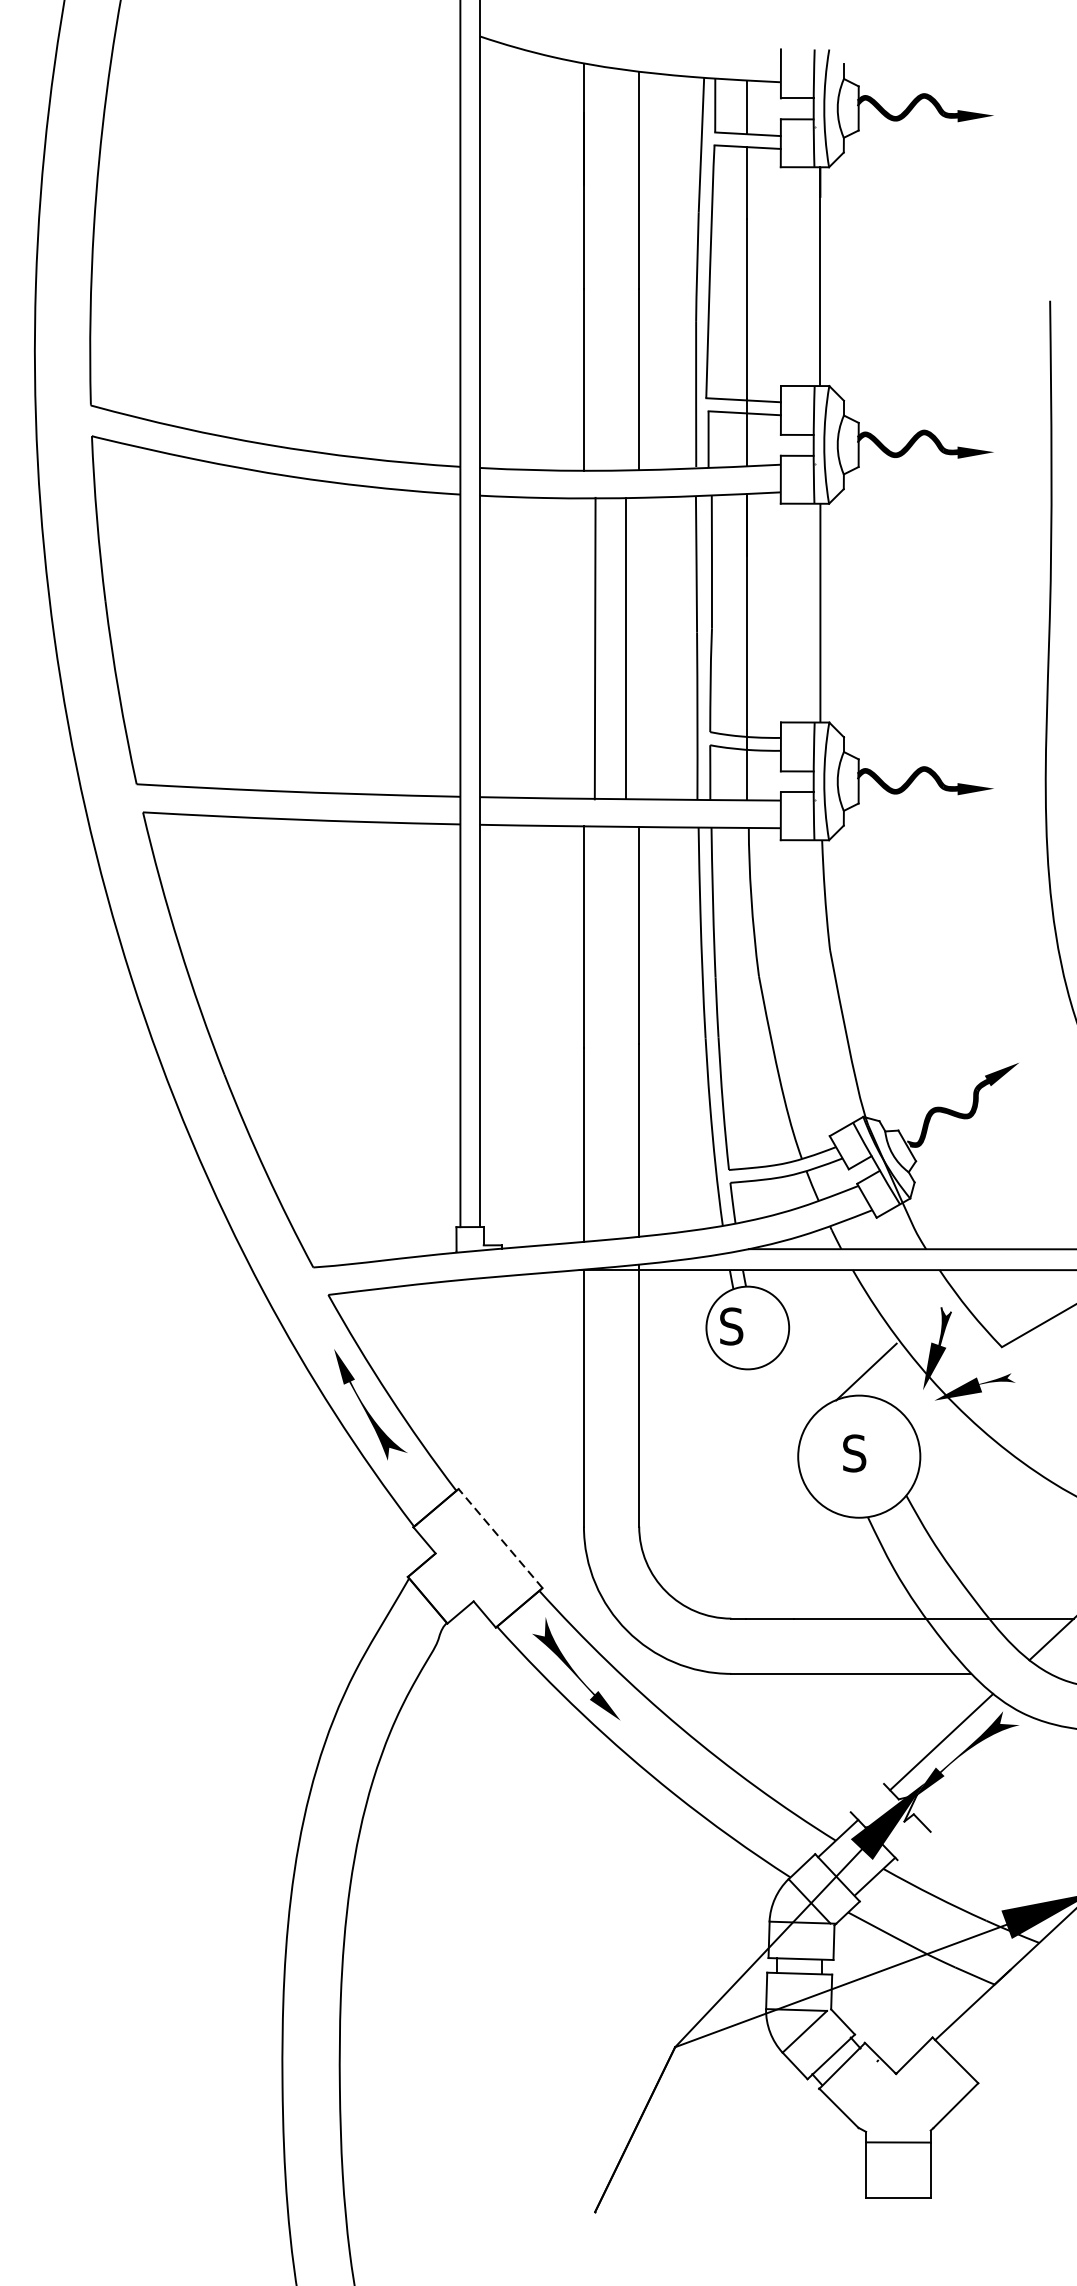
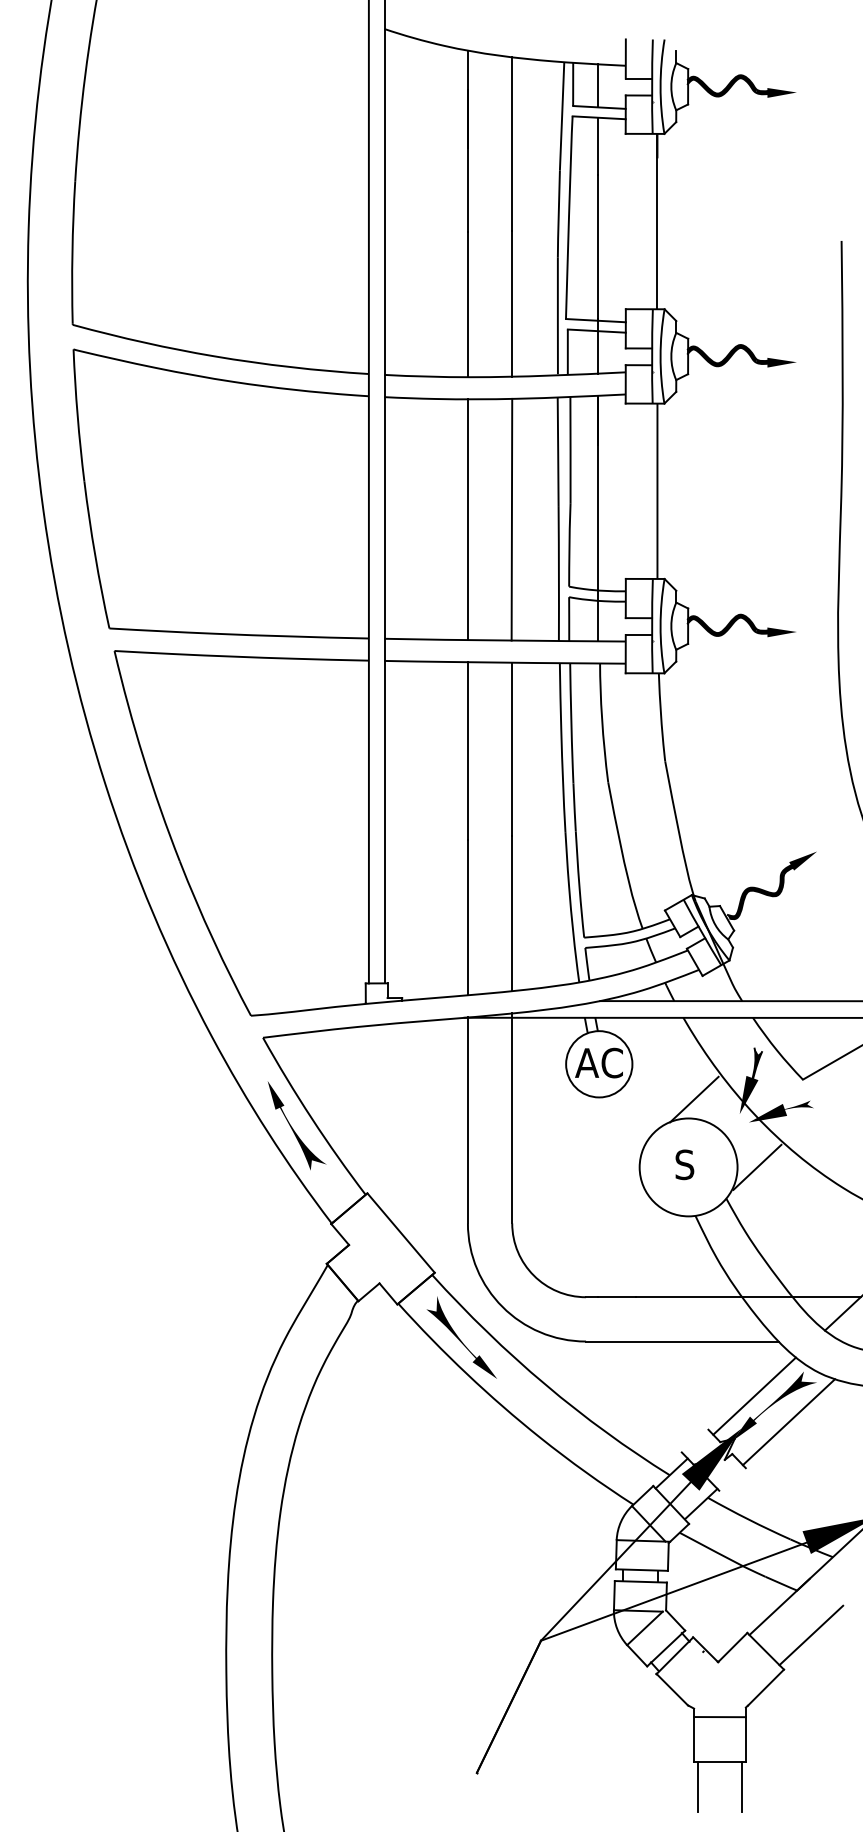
line: (594, 648) -> (511, 519), moved
line: (625, 648) -> (467, 519), moved
text: (746, 1325) -> (598, 1062), S -> AC
line: (945, 1455) -> (757, 1166), added
line: (499, 1537) -> (400, 1232), dashed -> solid
line: (983, 1774) -> (788, 1422), added
line: (1012, 2040) -> (811, 1635), added
line: (870, 2229) -> (697, 1786), added
line: (925, 2229) -> (741, 1786), added

